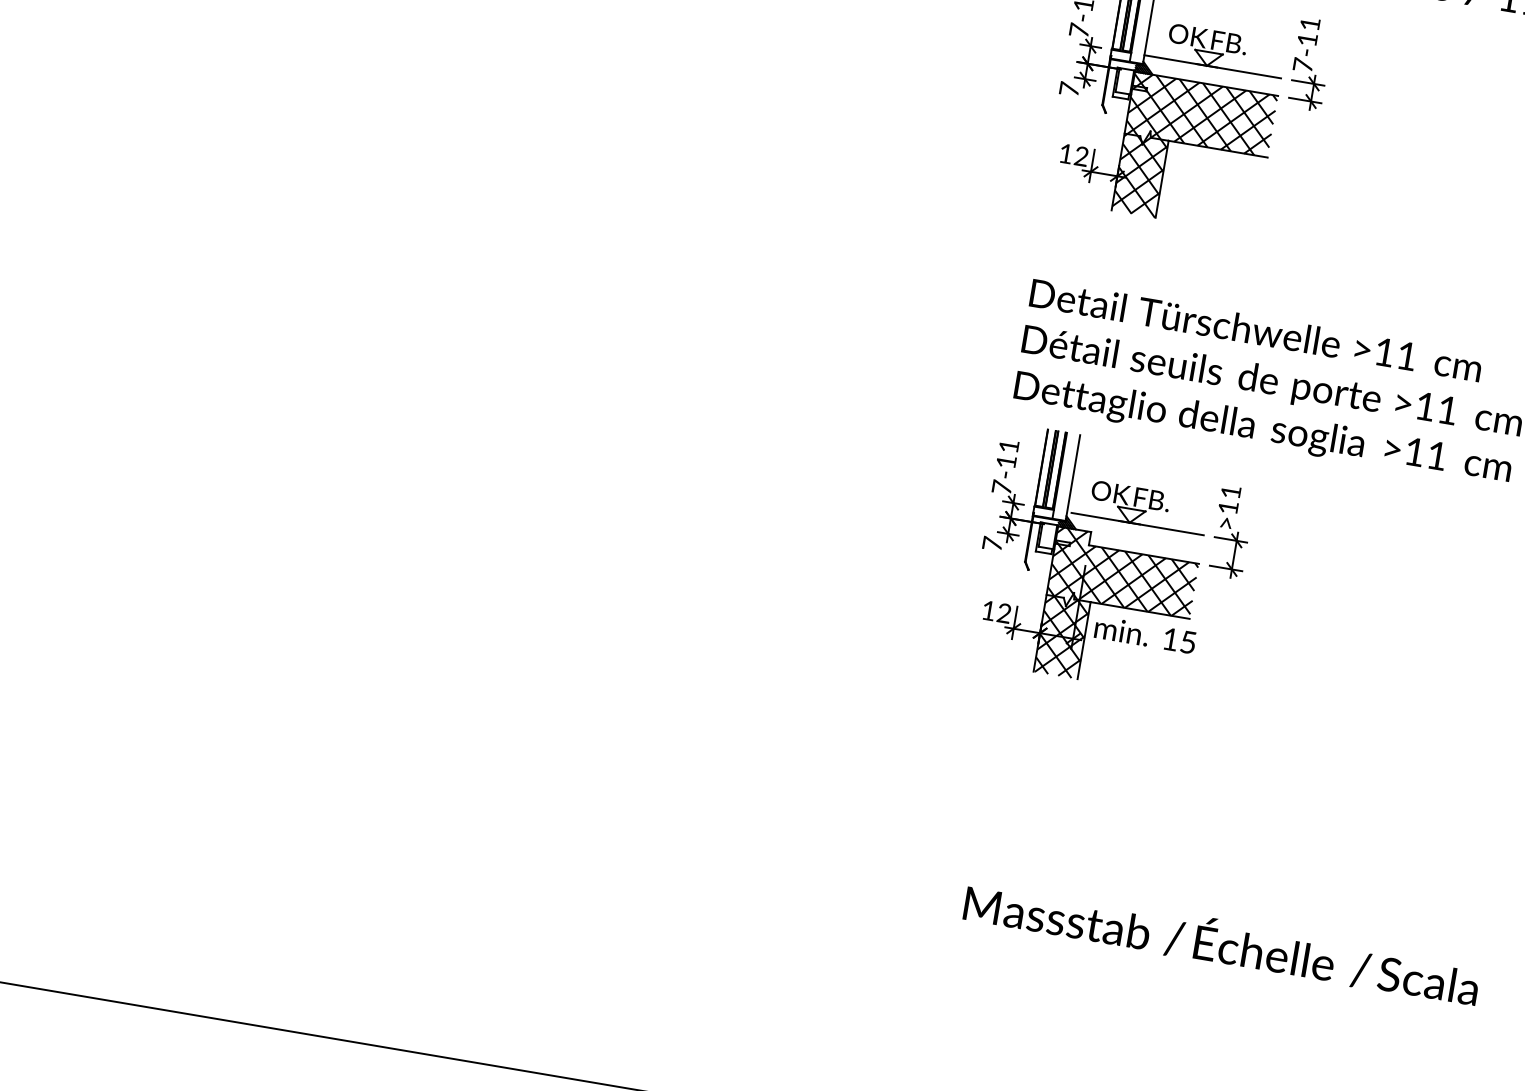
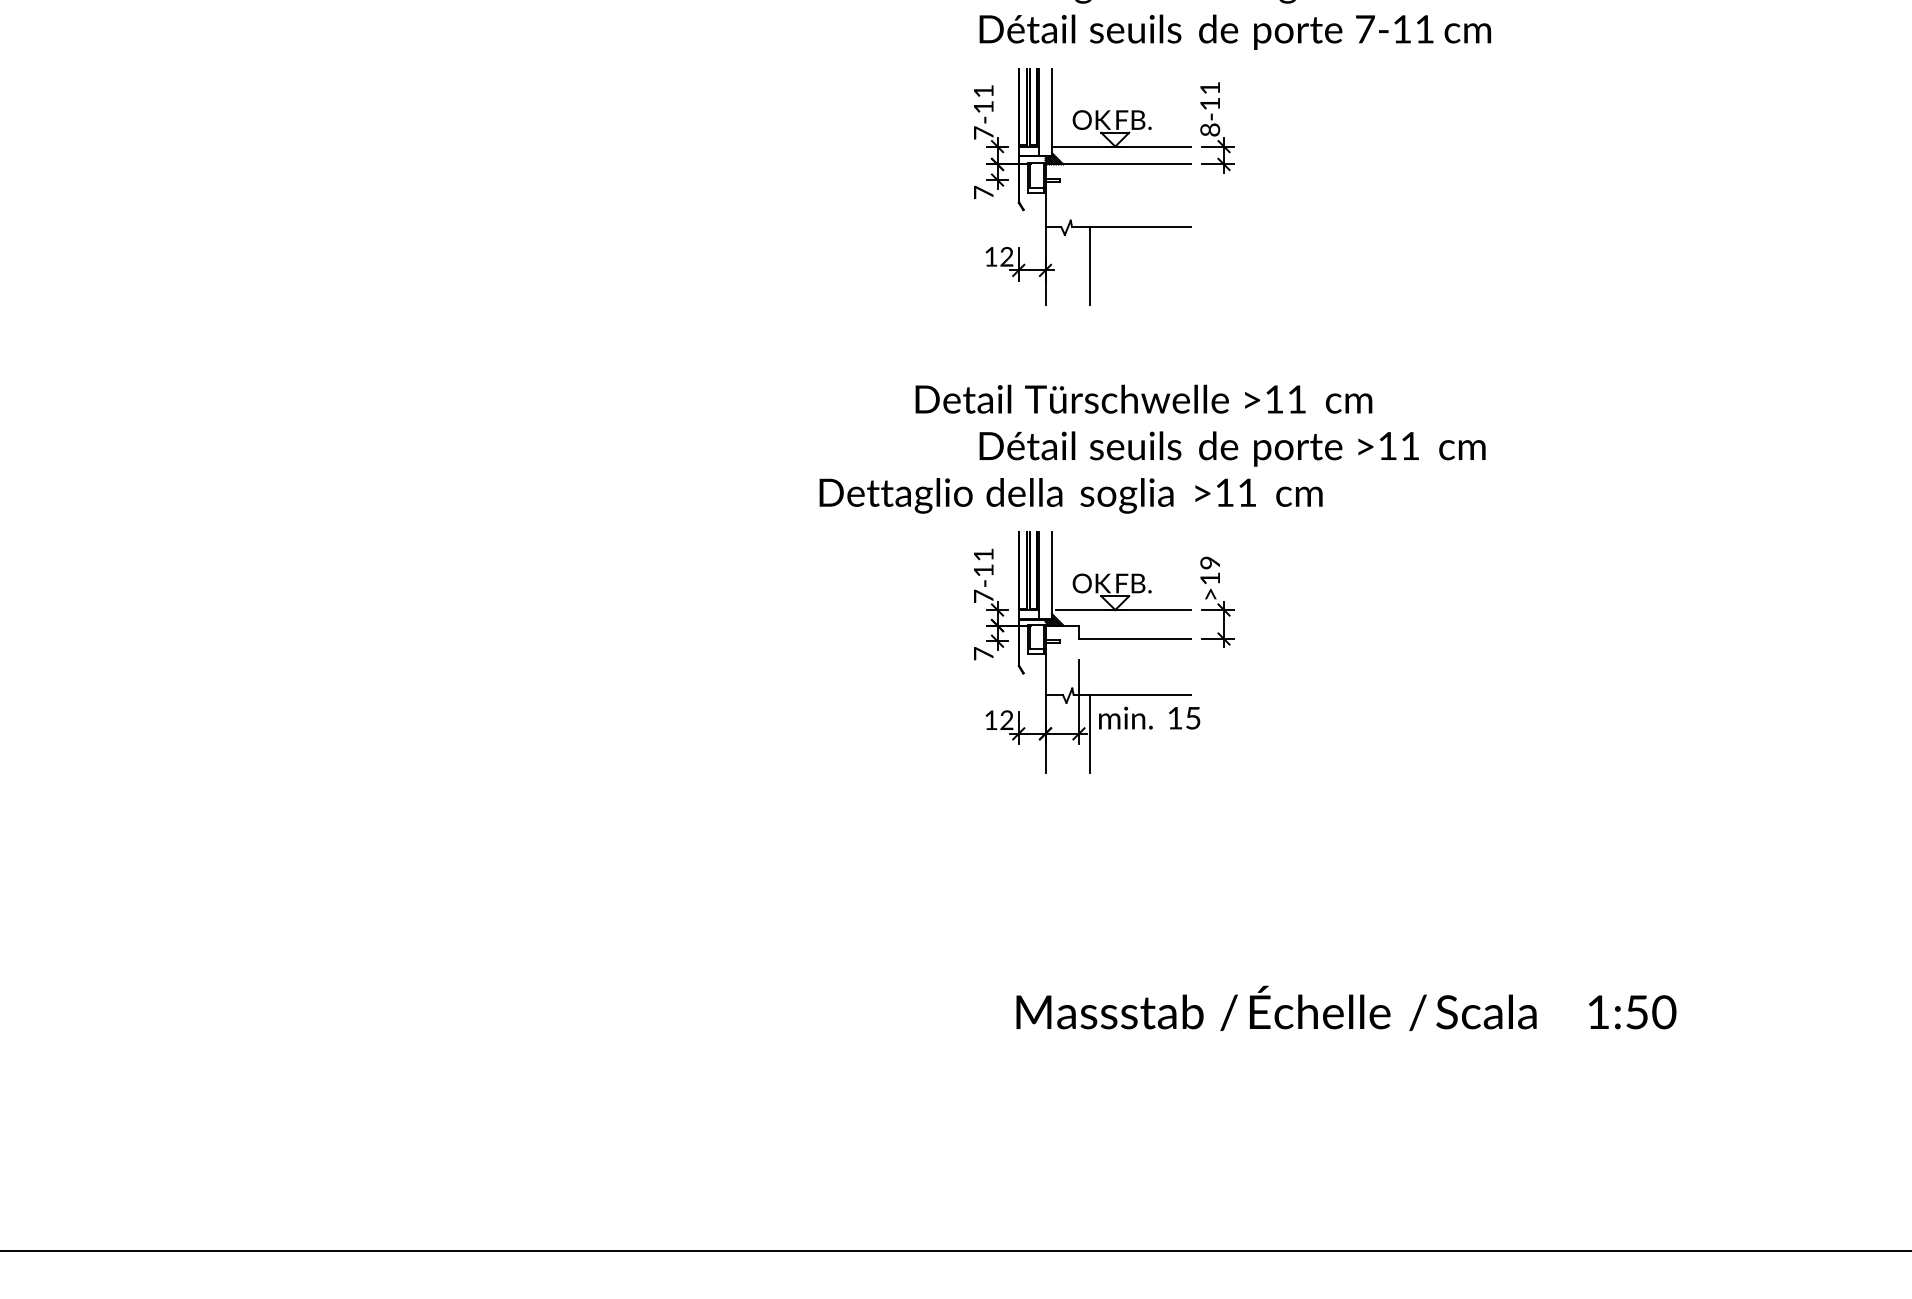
text: (1303, 64) -> (1210, 129), 7-11 -> 8-11
hatch: (1194, 152) -> (1117, 234), removed
text: (1255, 329) -> (1143, 398), moved
text: (1262, 429) -> (1070, 495), moved
text: (1230, 491) -> (1209, 562), >11 -> >19
hatch: (1116, 610) -> (1117, 698), removed

